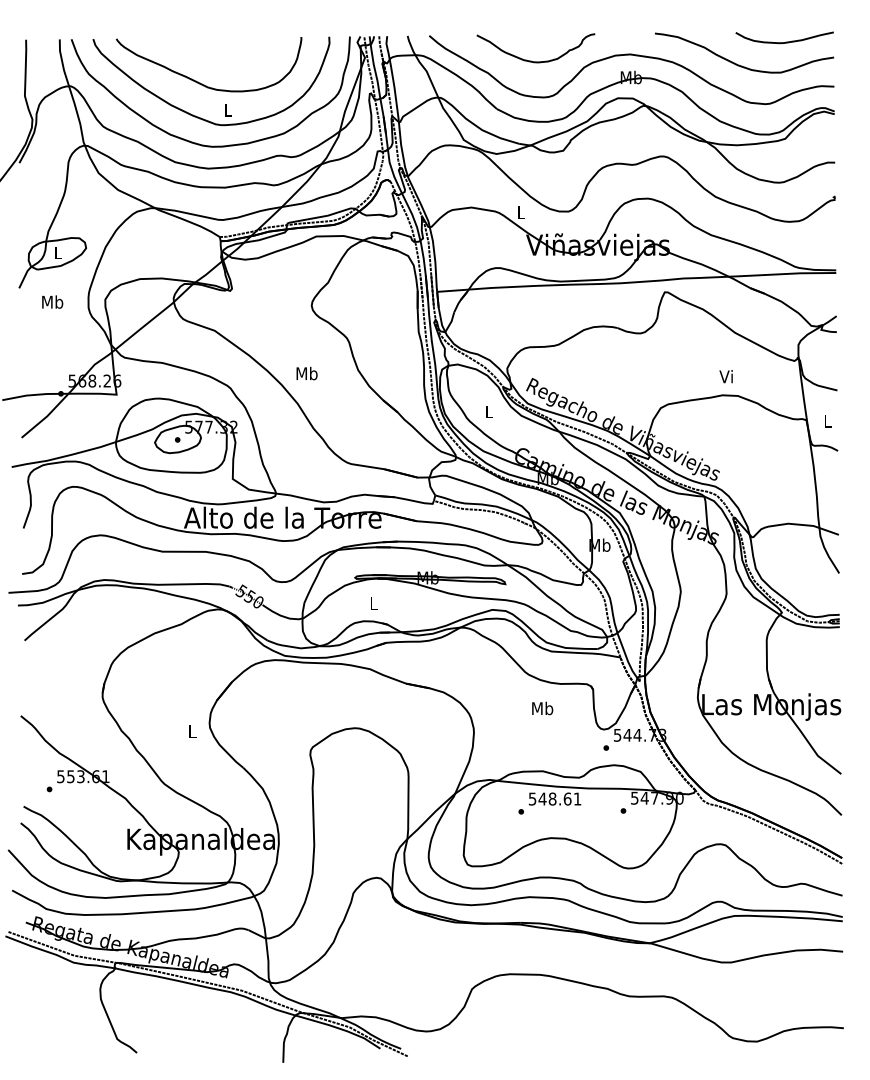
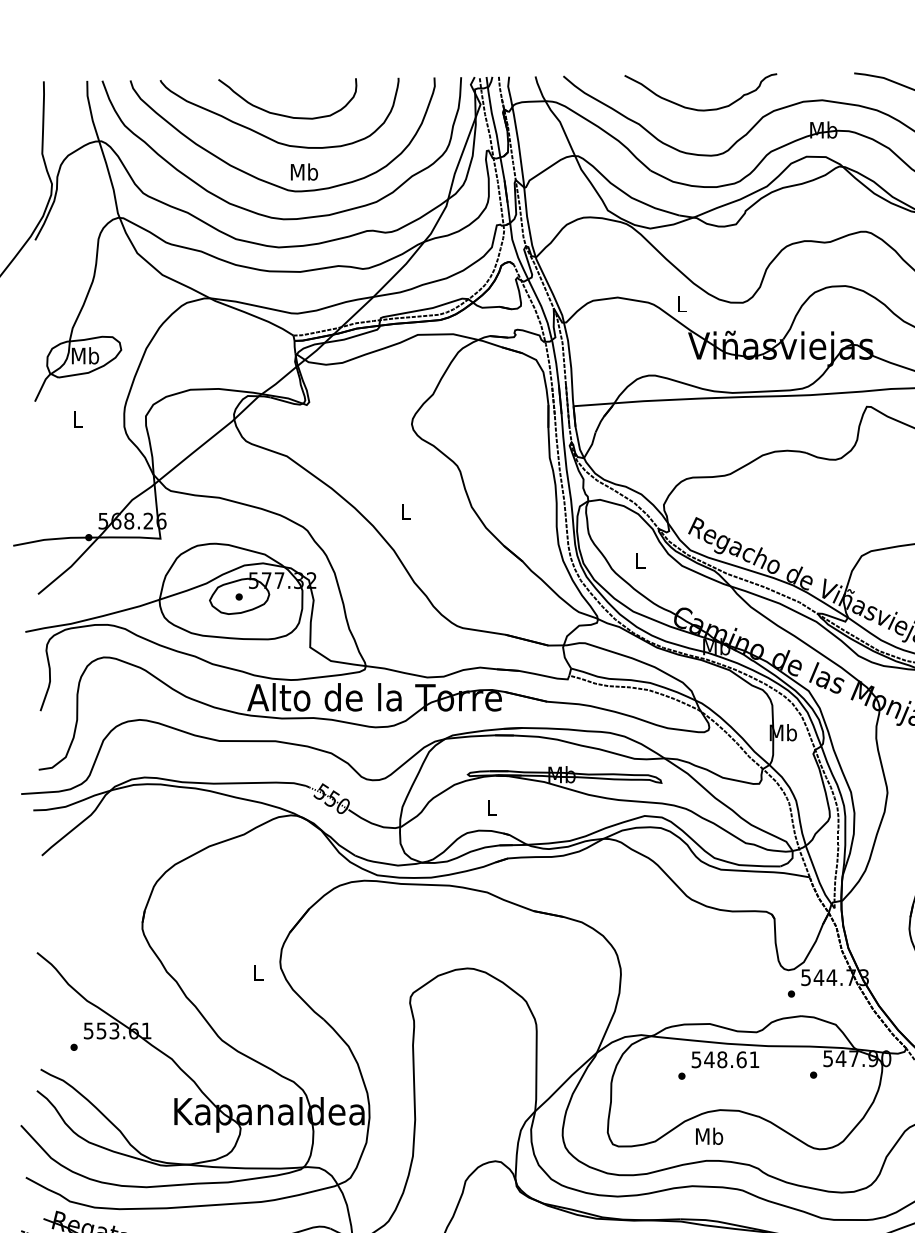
curve: (213, 65) -> (285, 114), added
text: (227, 109) -> (303, 171), L -> Mb
text: (57, 252) -> (84, 355), L -> Mb
text: (52, 301) -> (77, 418), Mb -> L
text: (306, 373) -> (405, 511), Mb -> L
text: (542, 708) -> (709, 1136), moved

